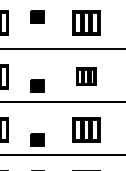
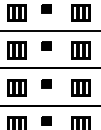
part: (85, 76) -> (80, 50), size x1.43
part: (37, 85) -> (46, 45), moved
part: (37, 139) -> (46, 83), moved

